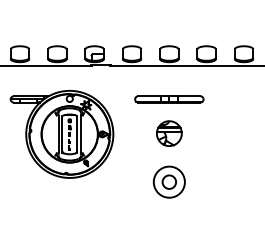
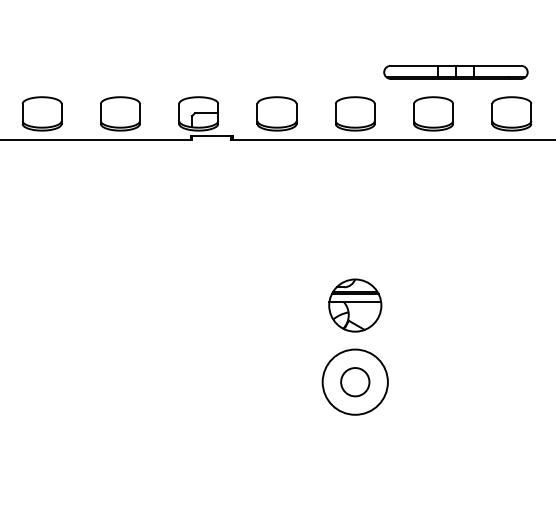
part: (169, 99) -> (456, 72), moved
part: (169, 133) -> (355, 305), moved
part: (61, 134) -> (129, 282), removed

